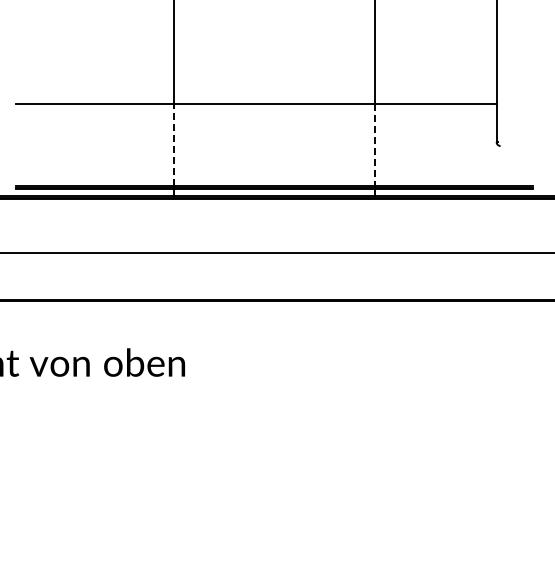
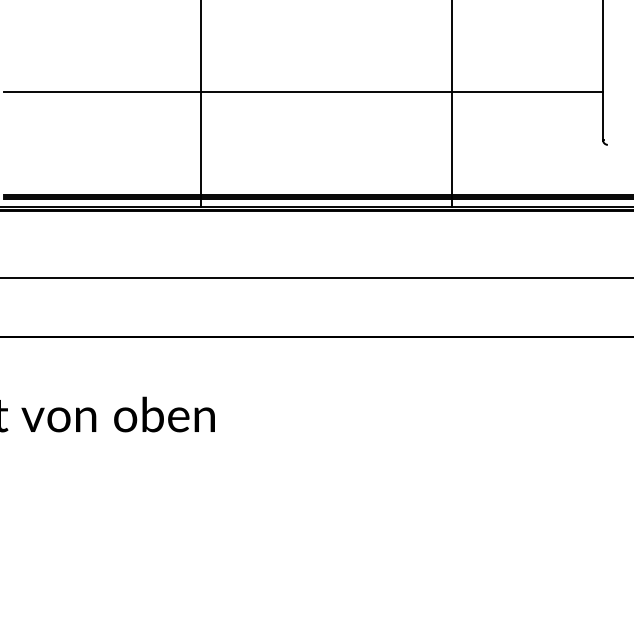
line: (173, 144) -> (200, 142), dashed -> solid
line: (375, 145) -> (452, 144), dashed -> solid

